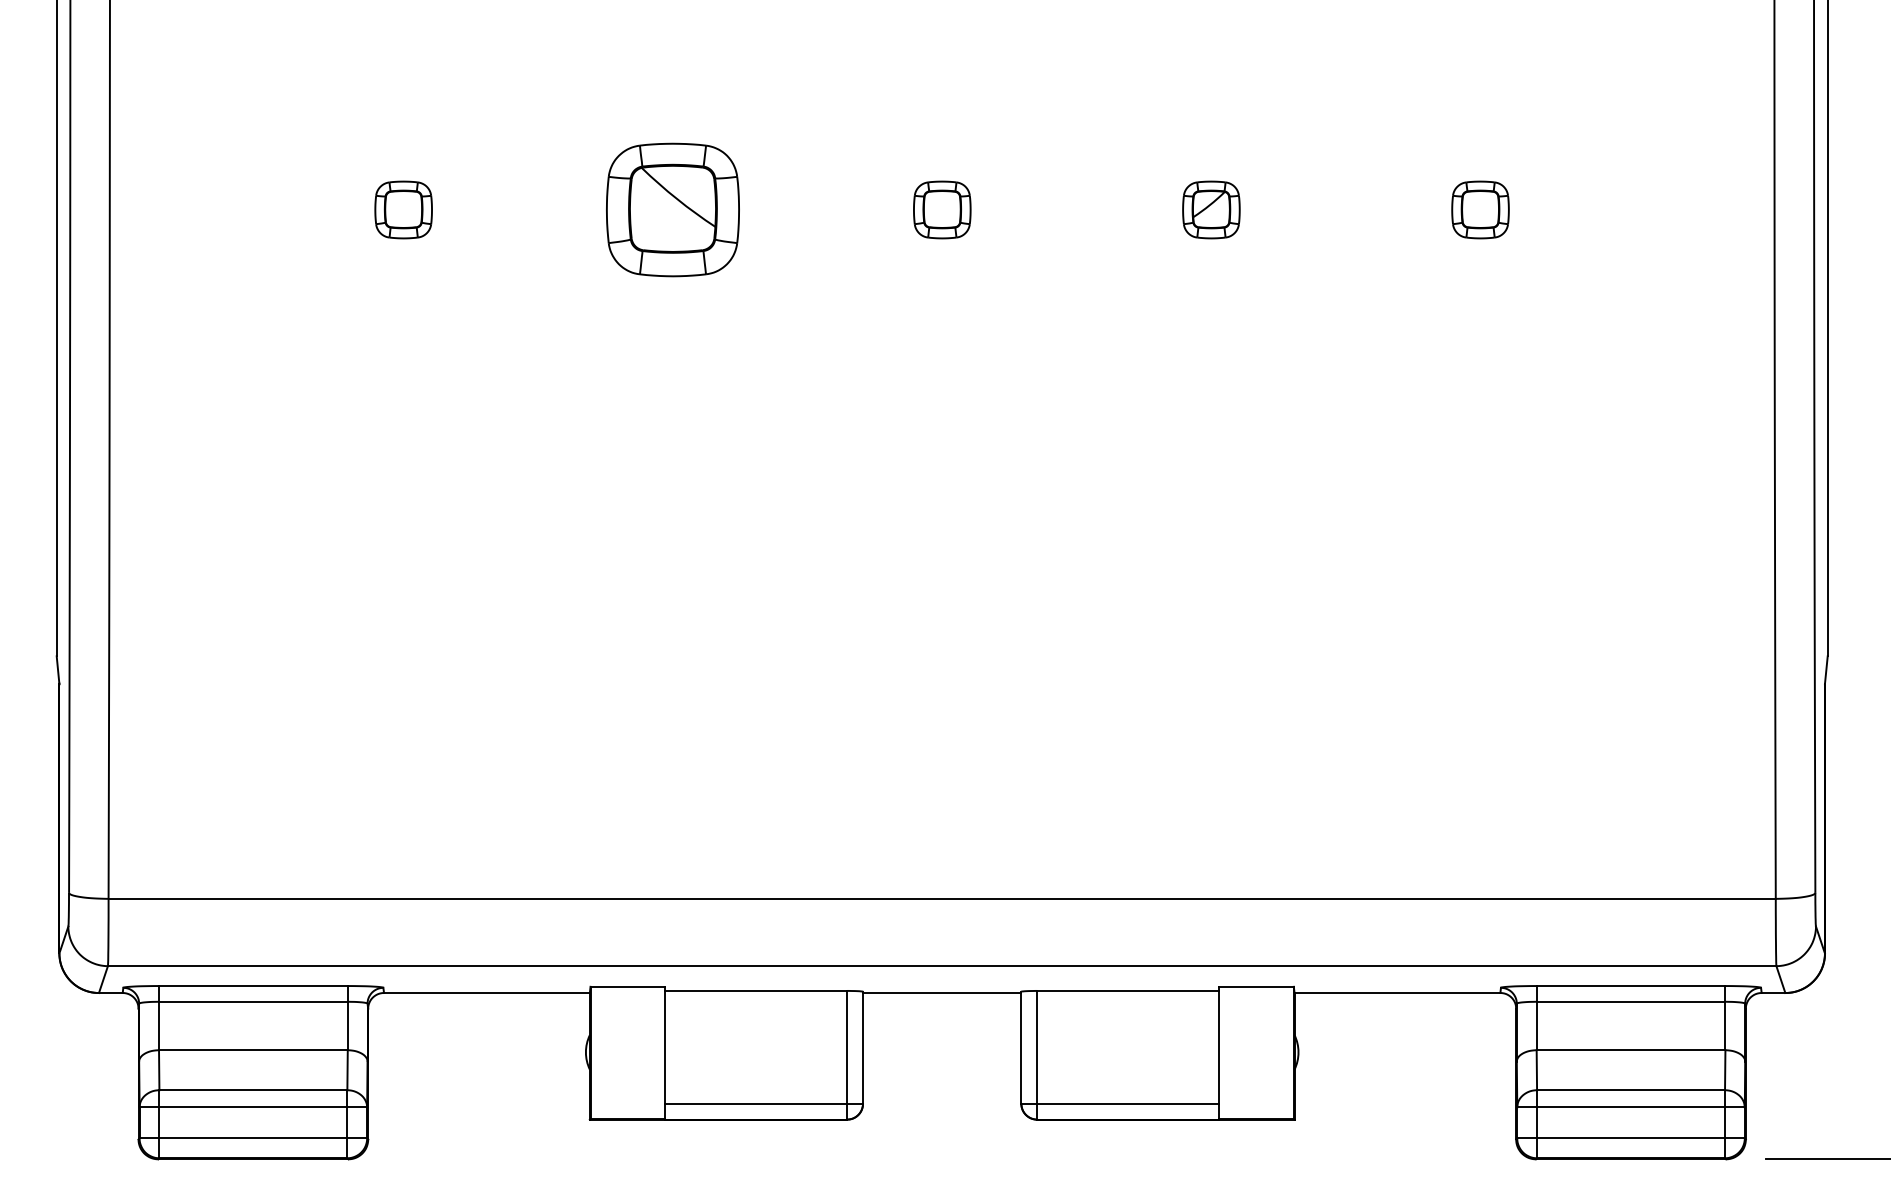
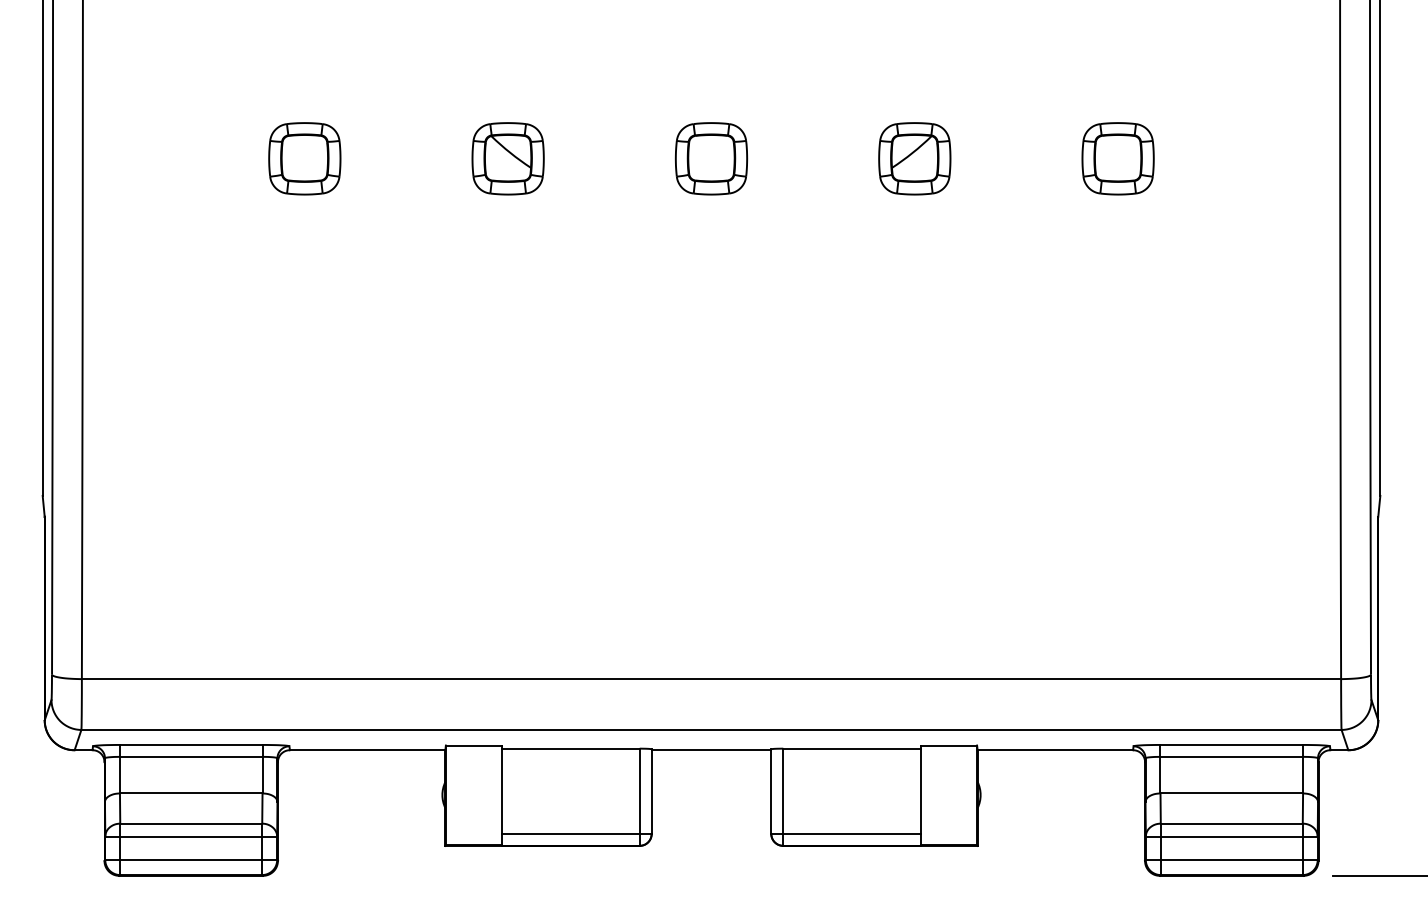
part: (403, 209) -> (304, 158), size x1.67
part: (672, 209) -> (507, 158), size x0.71
part: (942, 209) -> (711, 158), size x1.67
part: (1211, 209) -> (914, 158), size x1.67
part: (1480, 209) -> (1118, 158), size x1.67

